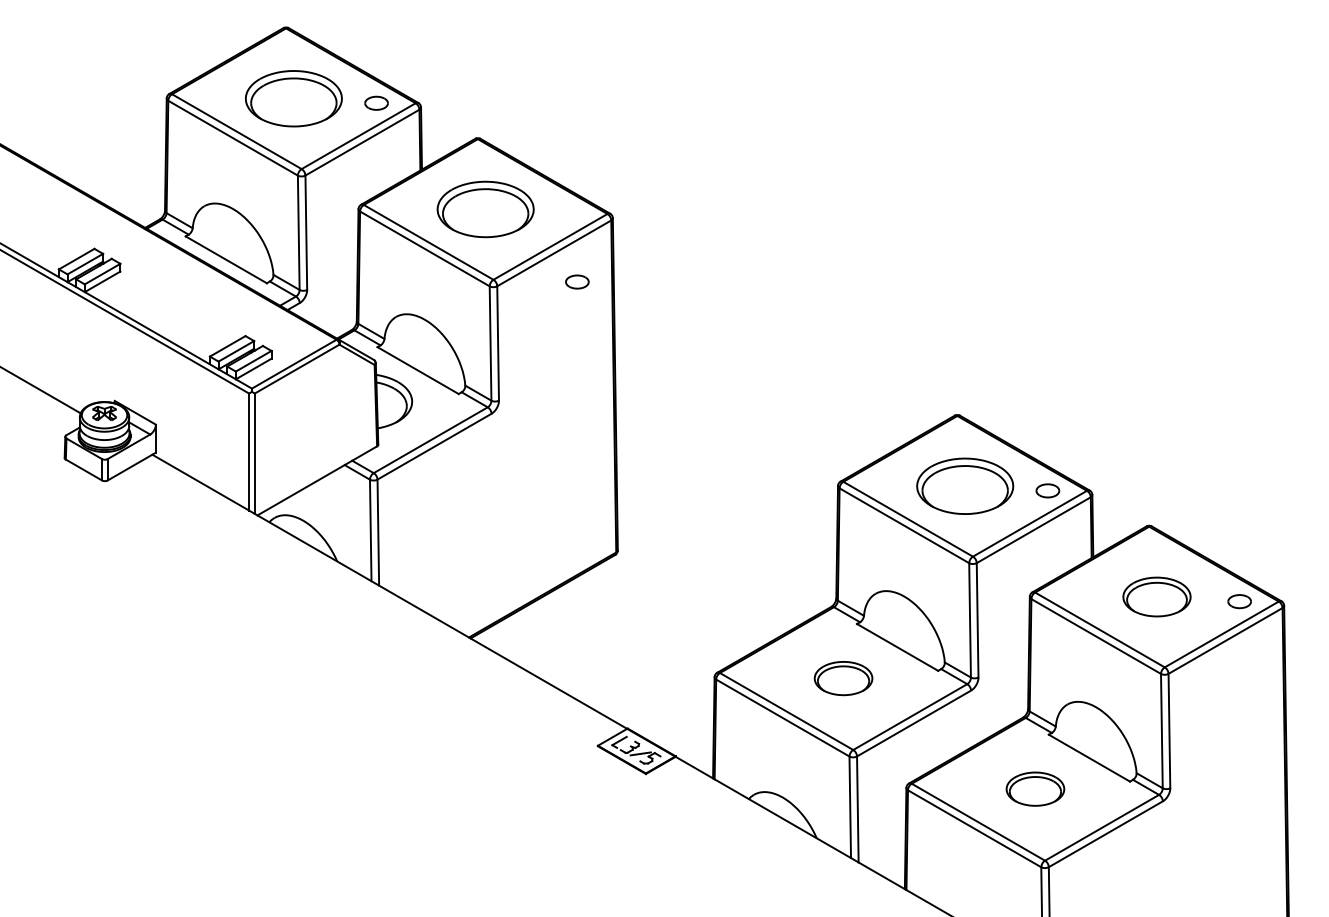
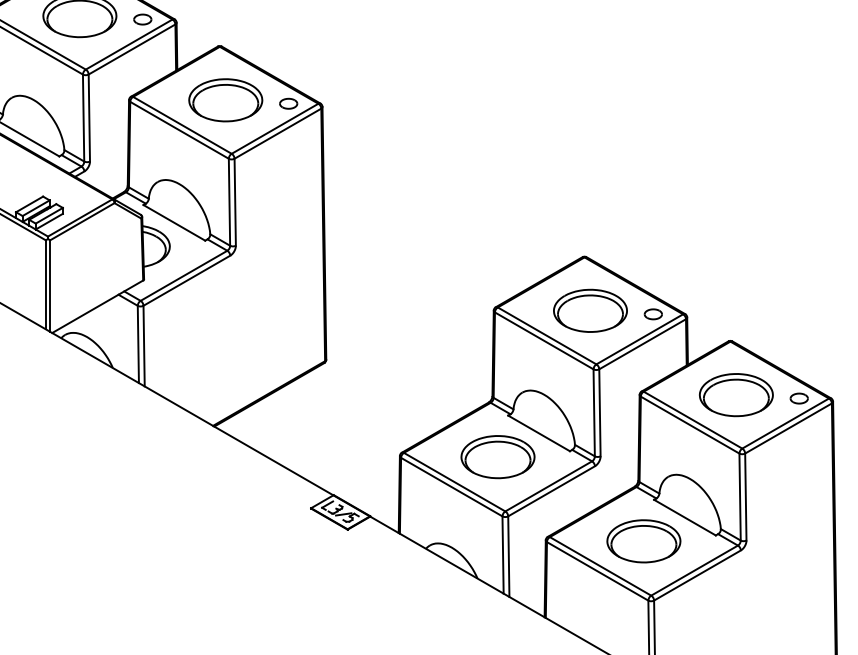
part: (577, 281) -> (288, 103), moved
part: (1156, 596) -> (736, 394), size x1.43
part: (843, 678) -> (497, 457), size x1.67
part: (1035, 788) -> (643, 540), size x1.67

